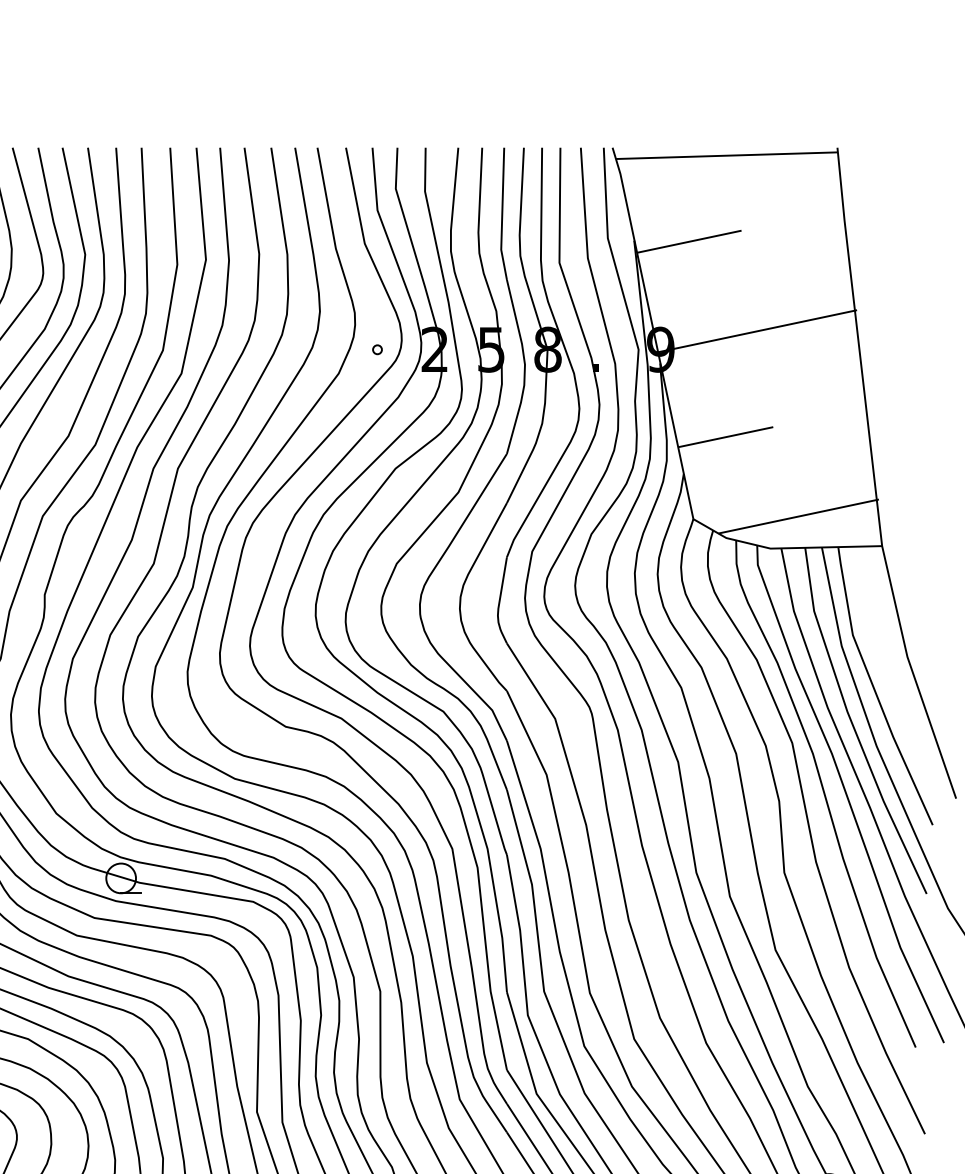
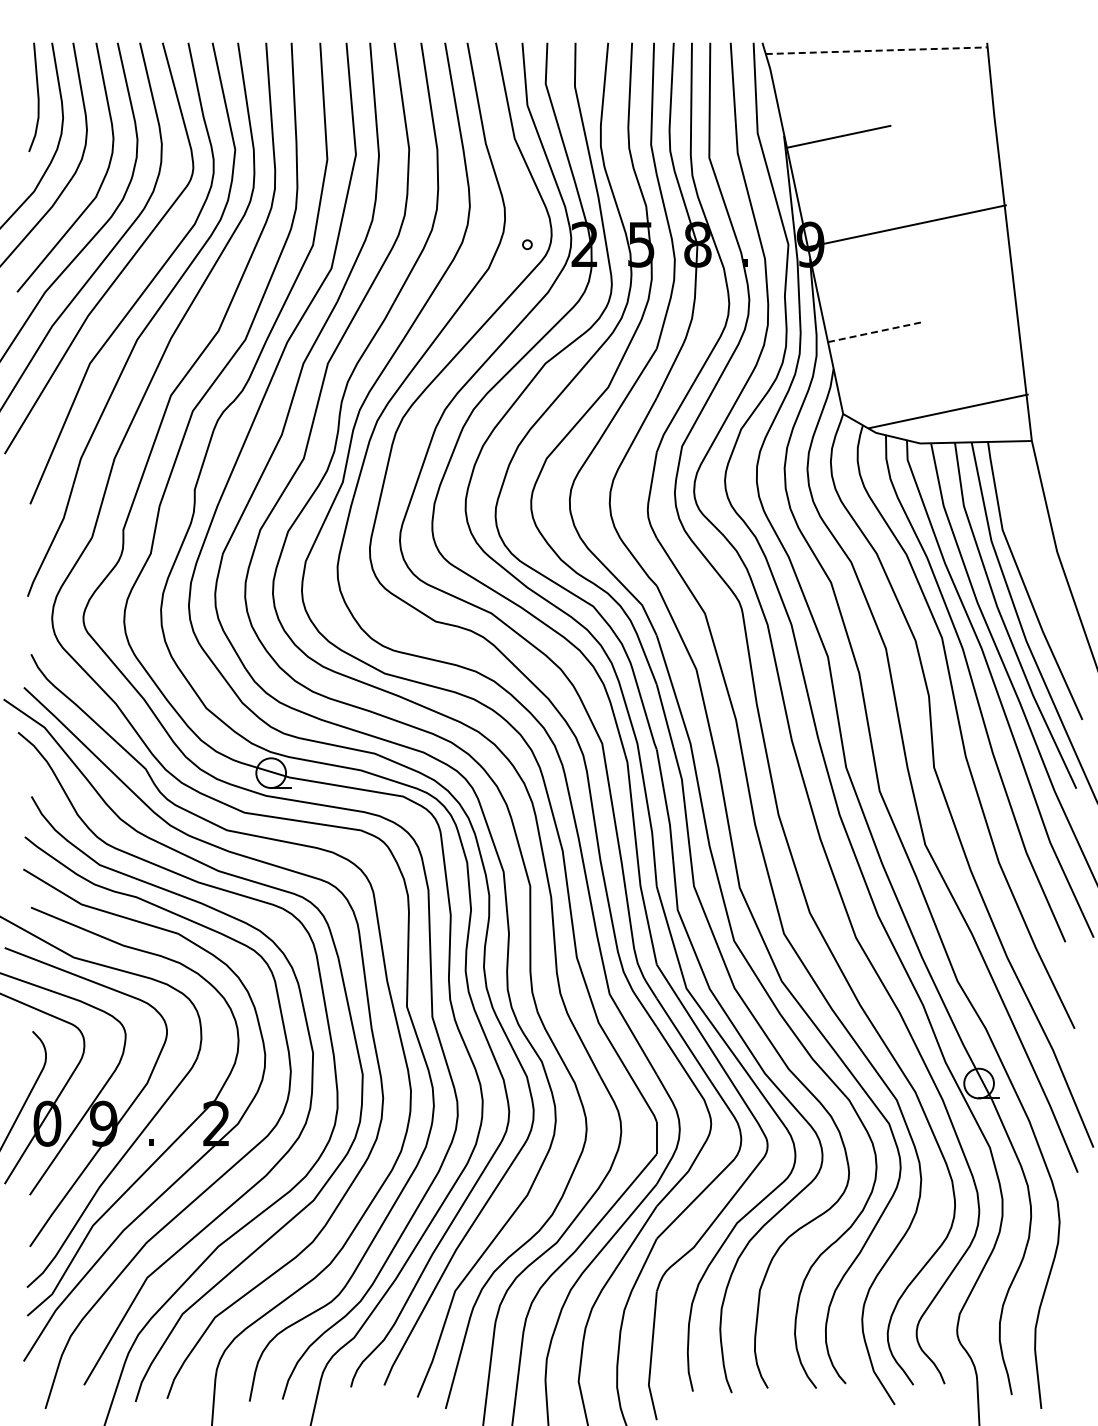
line: (727, 155) -> (877, 50), solid -> dashed
line: (725, 437) -> (875, 332), solid -> dashed

